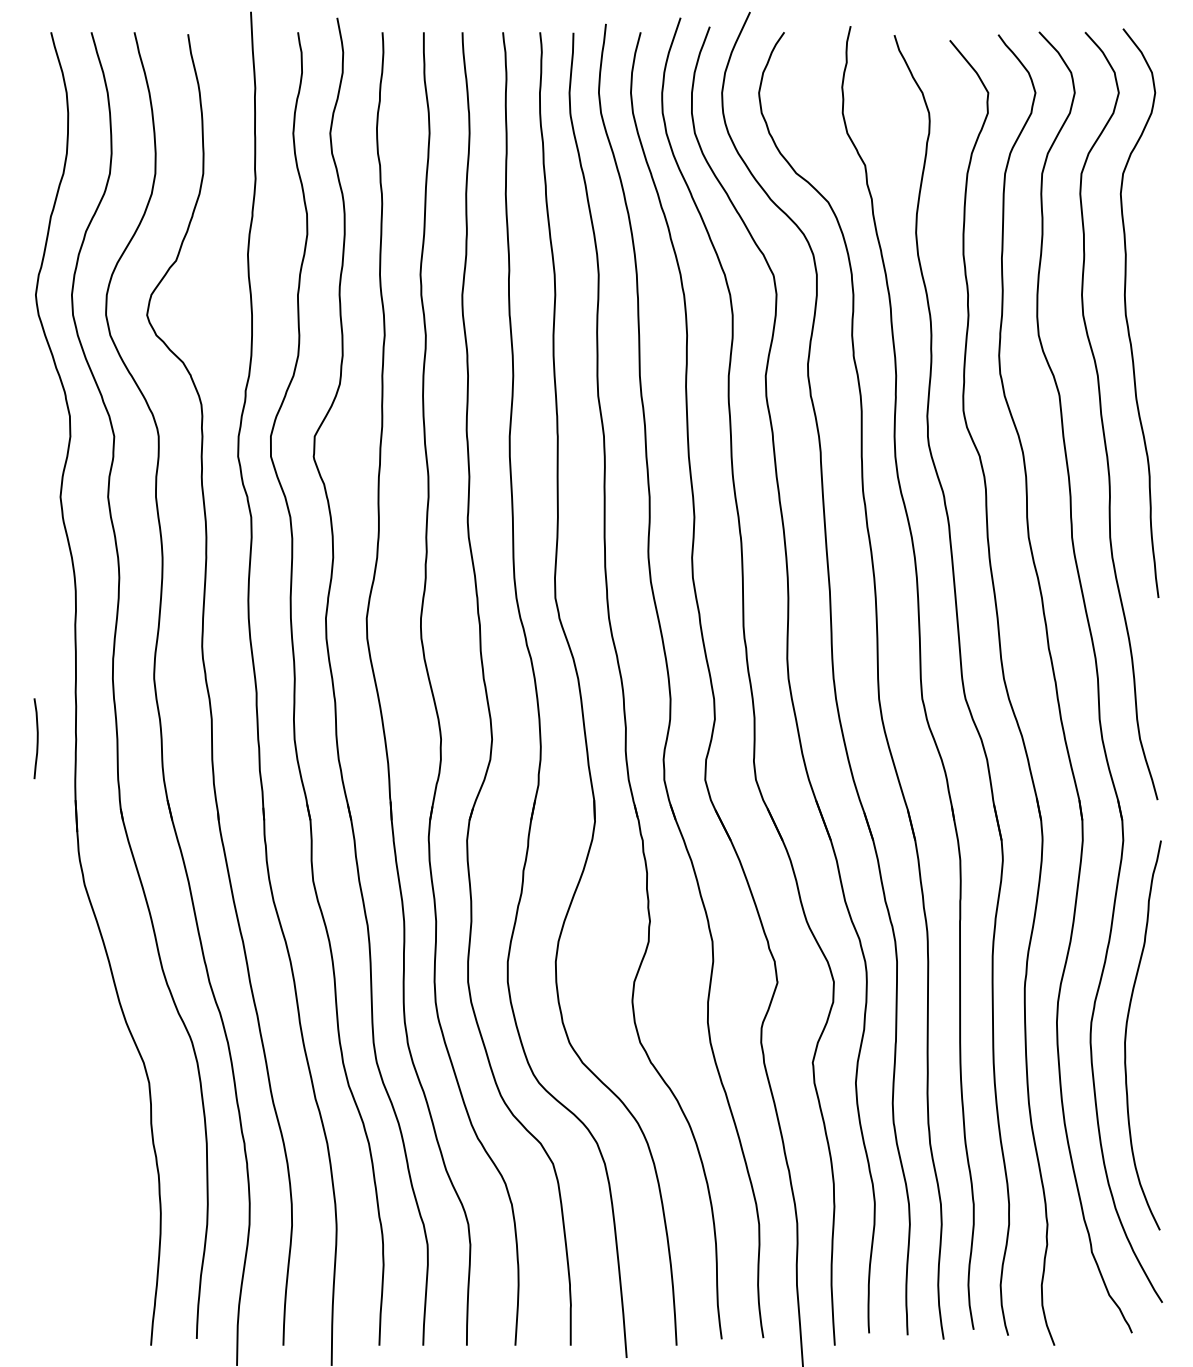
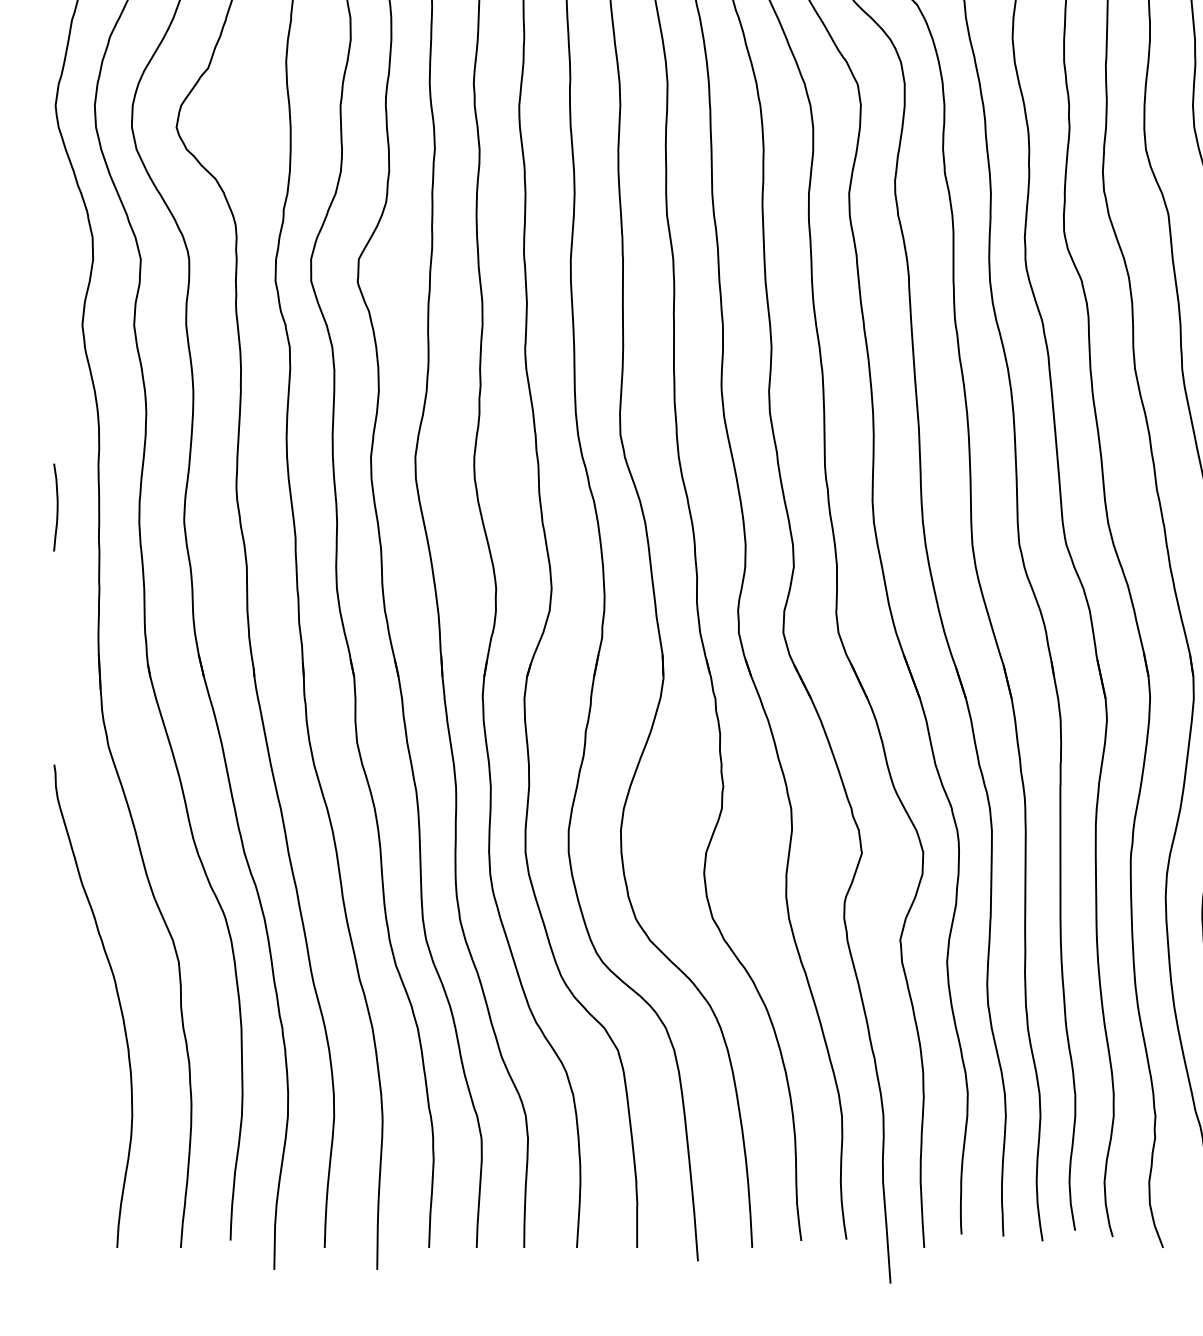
curve: (36, 738) -> (56, 507), moved
curve: (93, 1119) -> (118, 1001), added

